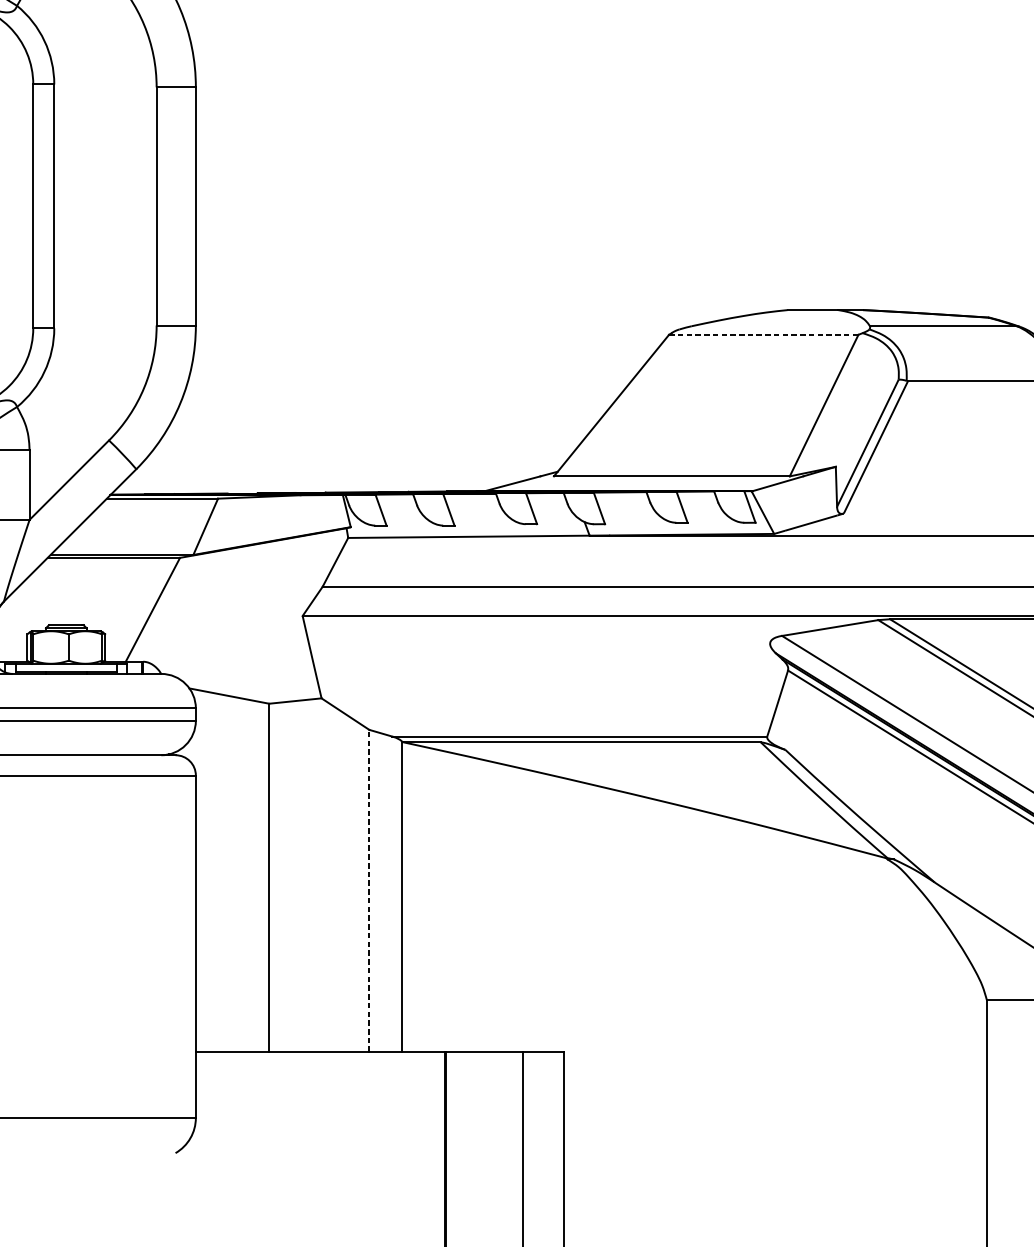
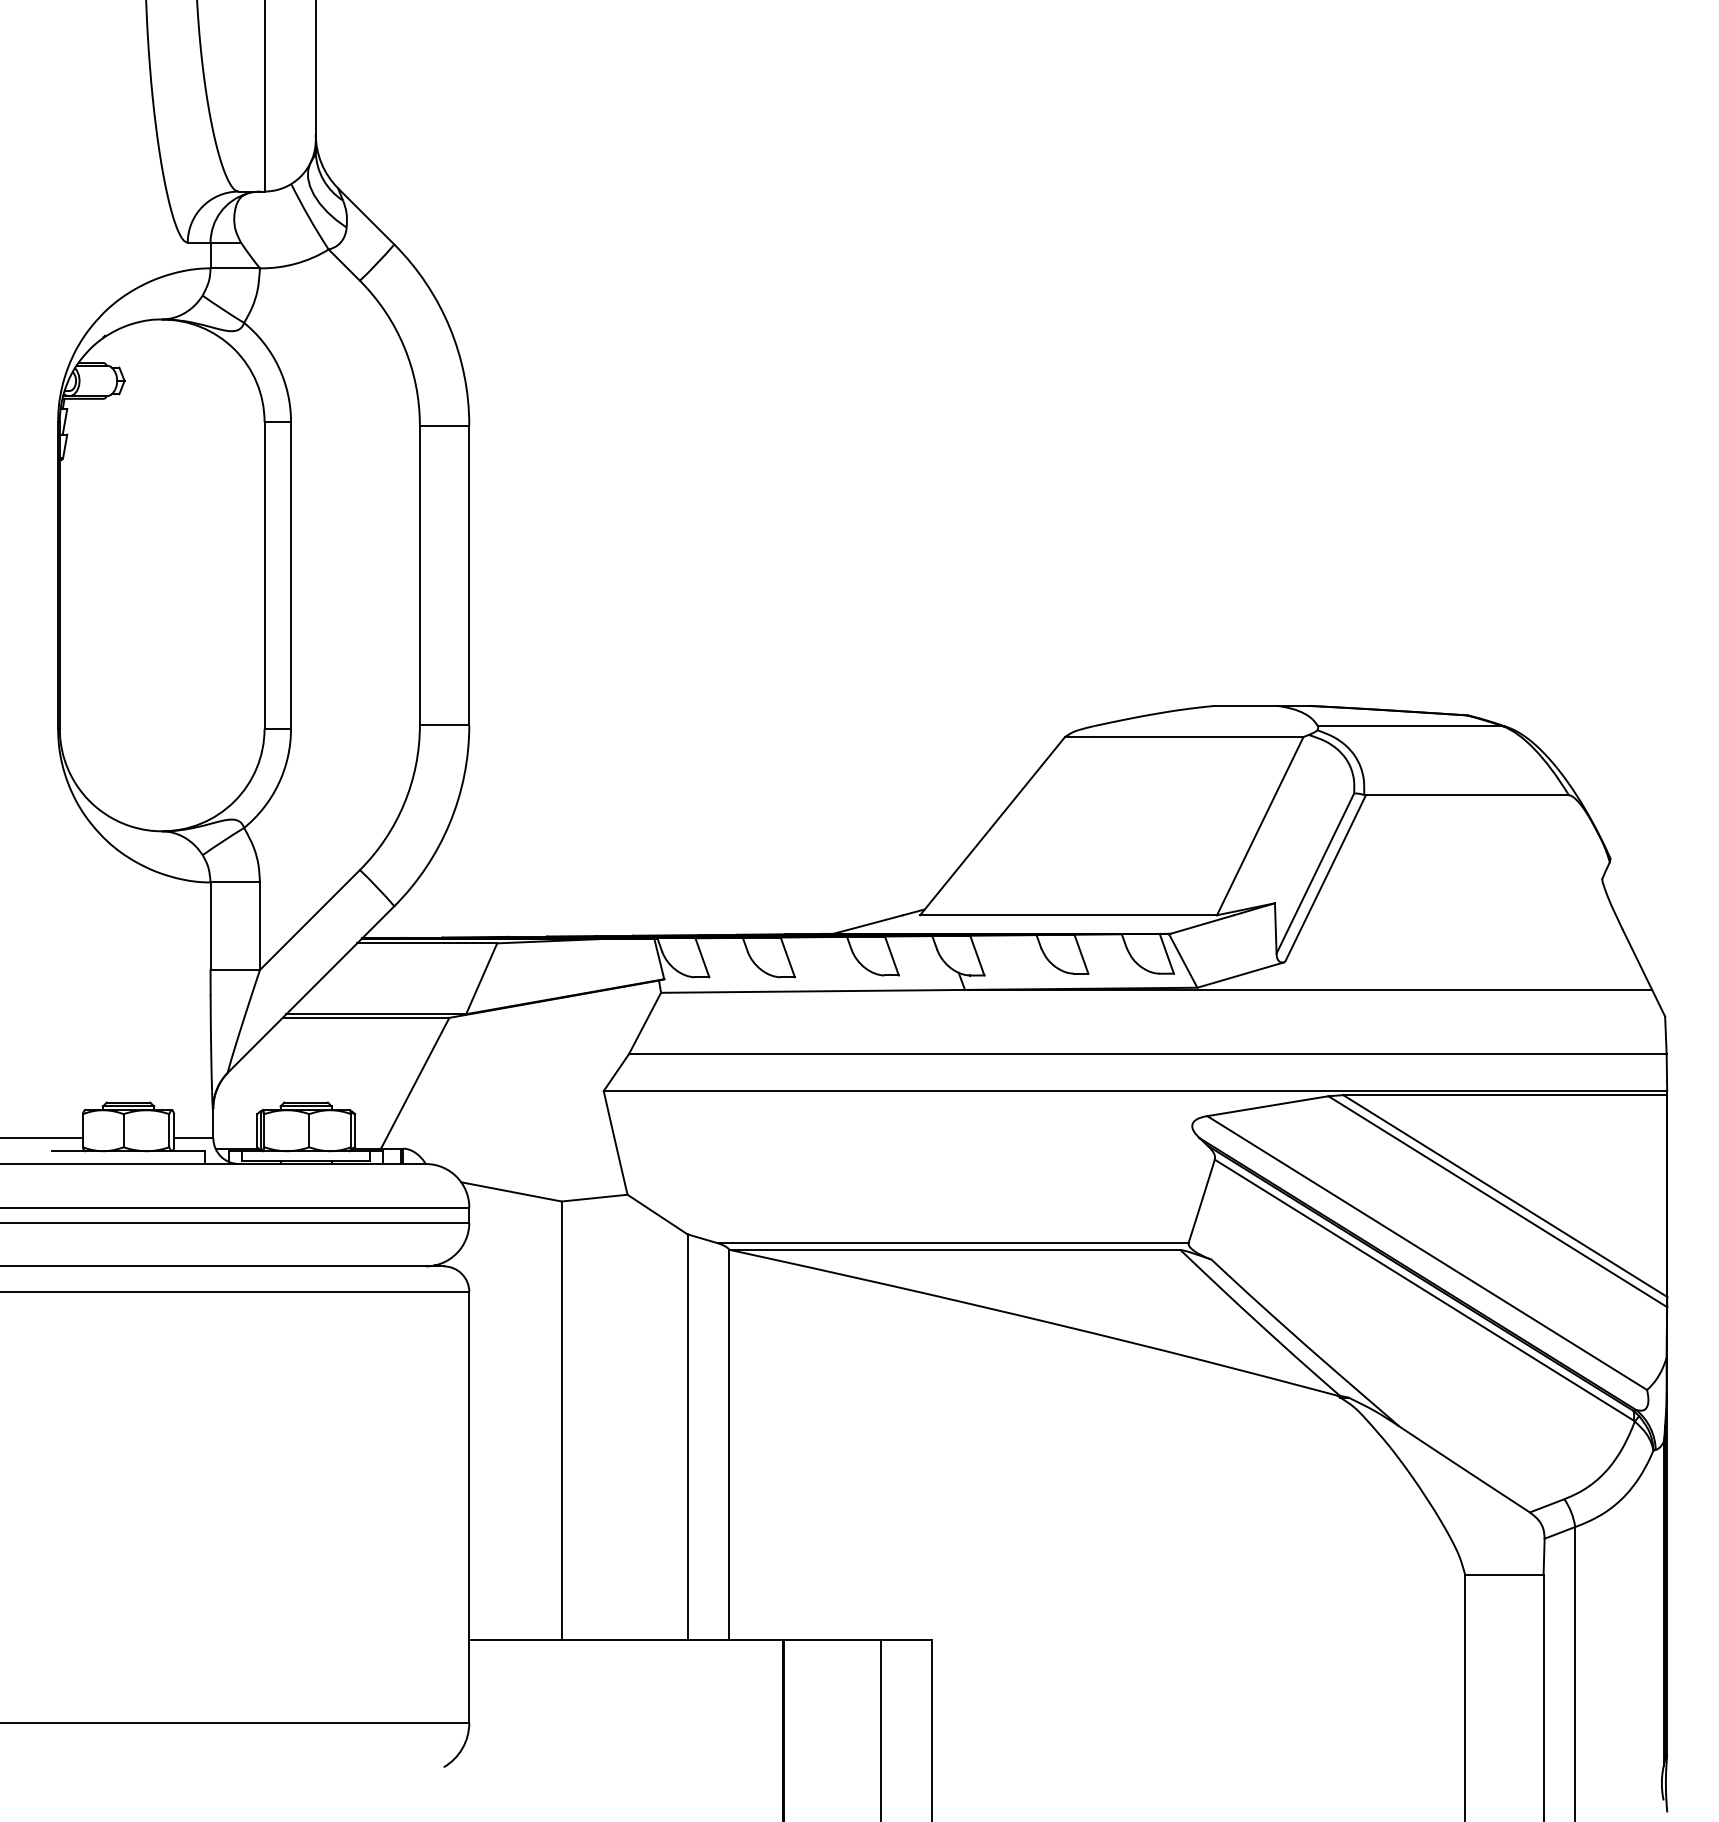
line: (763, 335) -> (1184, 737), dashed -> solid
line: (369, 891) -> (687, 1437), dashed -> solid

